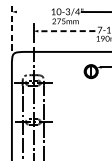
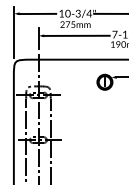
line: (32, 11) -> (37, 13), added
line: (11, 28) -> (13, 32), dashed -> solid
line: (65, 30) -> (75, 35), dashed -> solid

